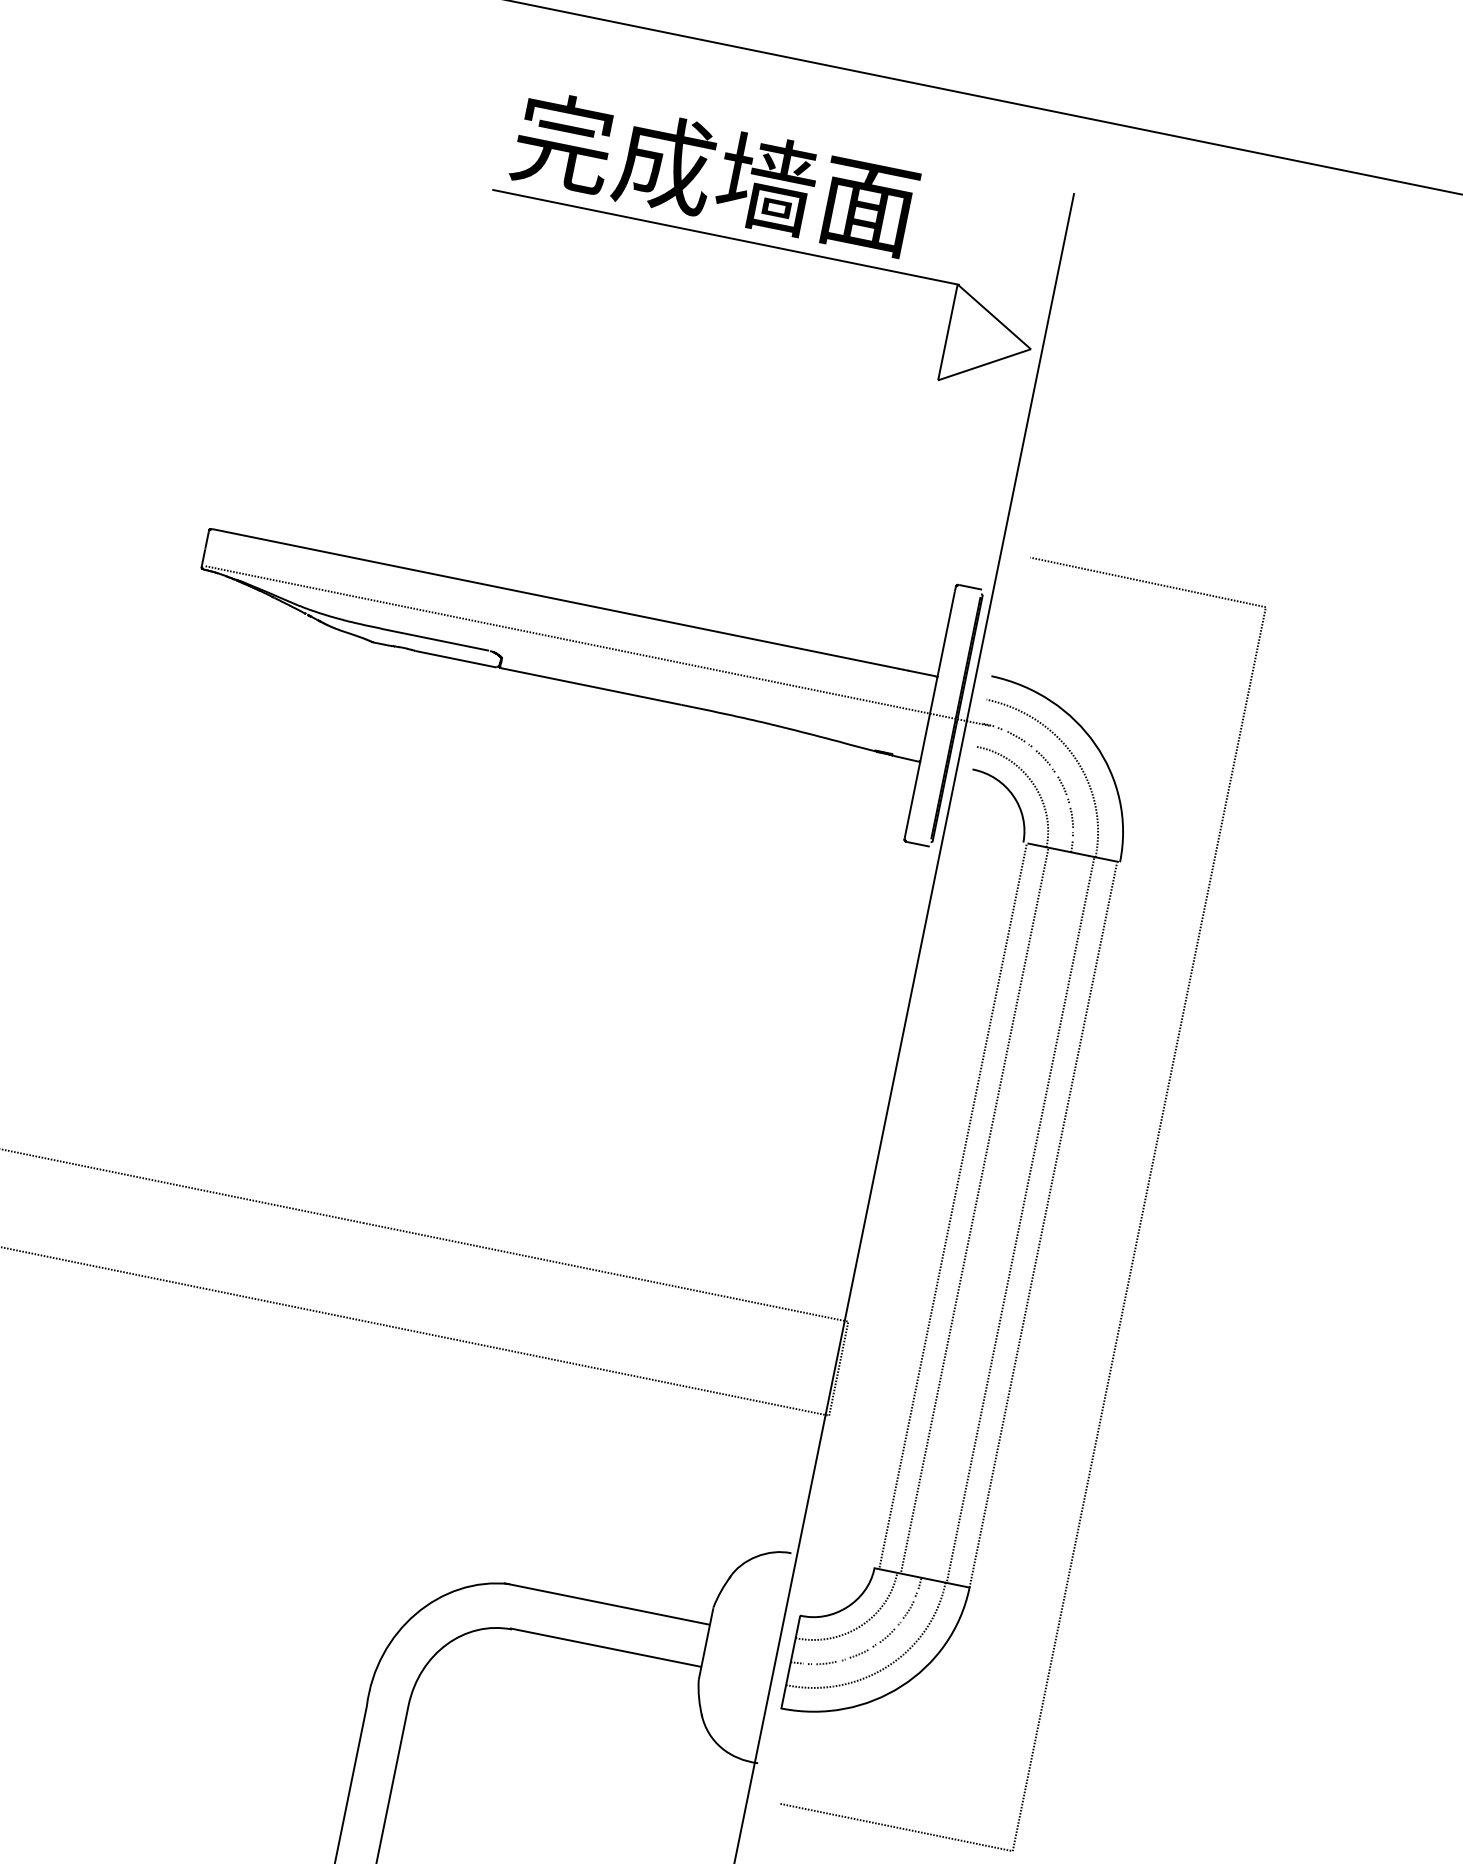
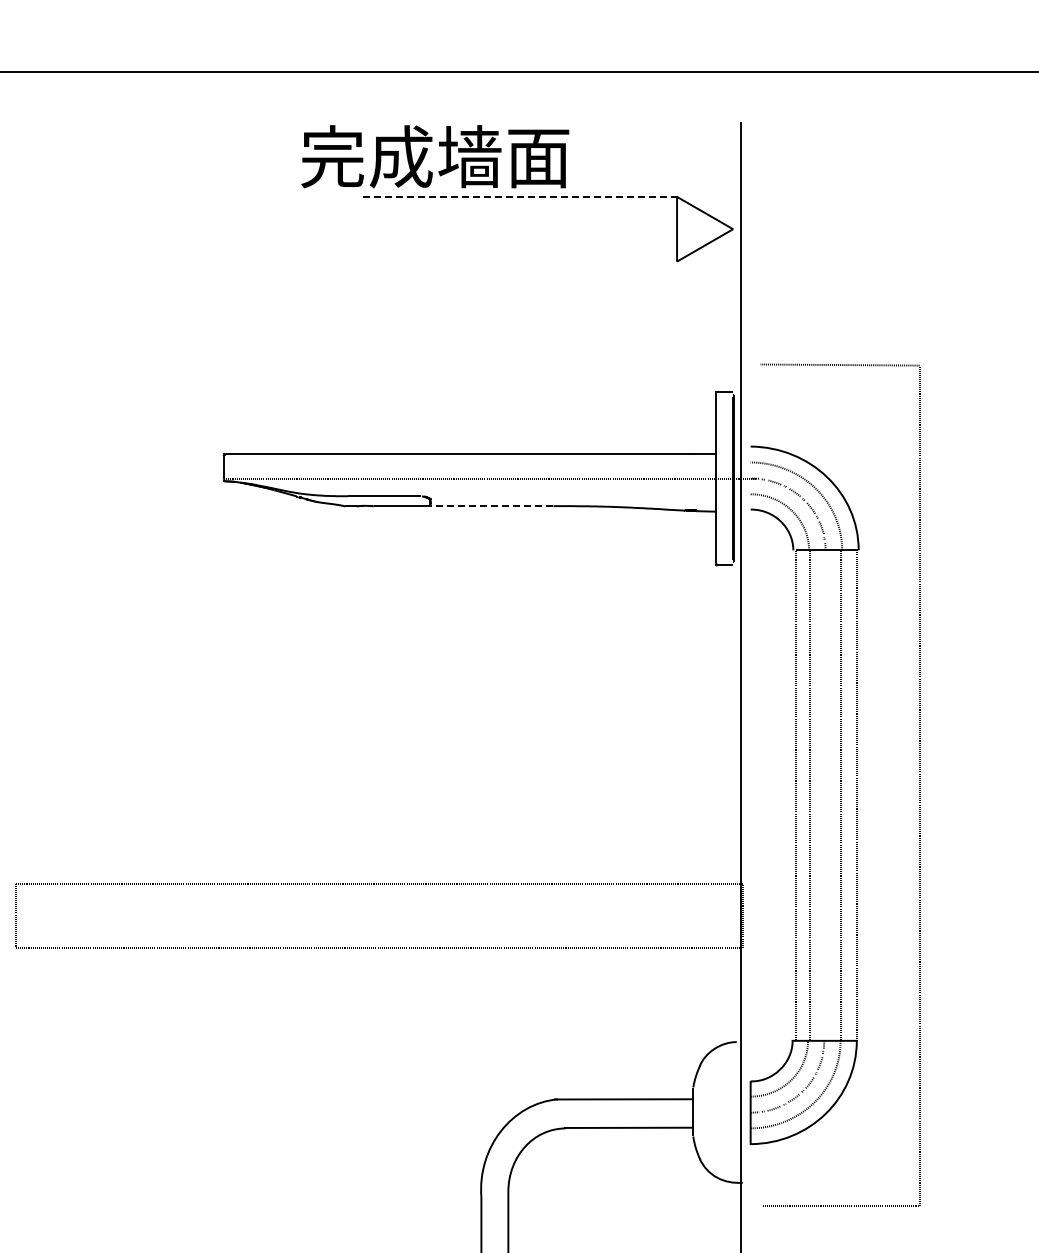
text: (715, 173) -> (435, 156), moved
line: (726, 236) -> (520, 196), solid -> dashed
line: (589, 686) -> (491, 506), solid -> dashed

